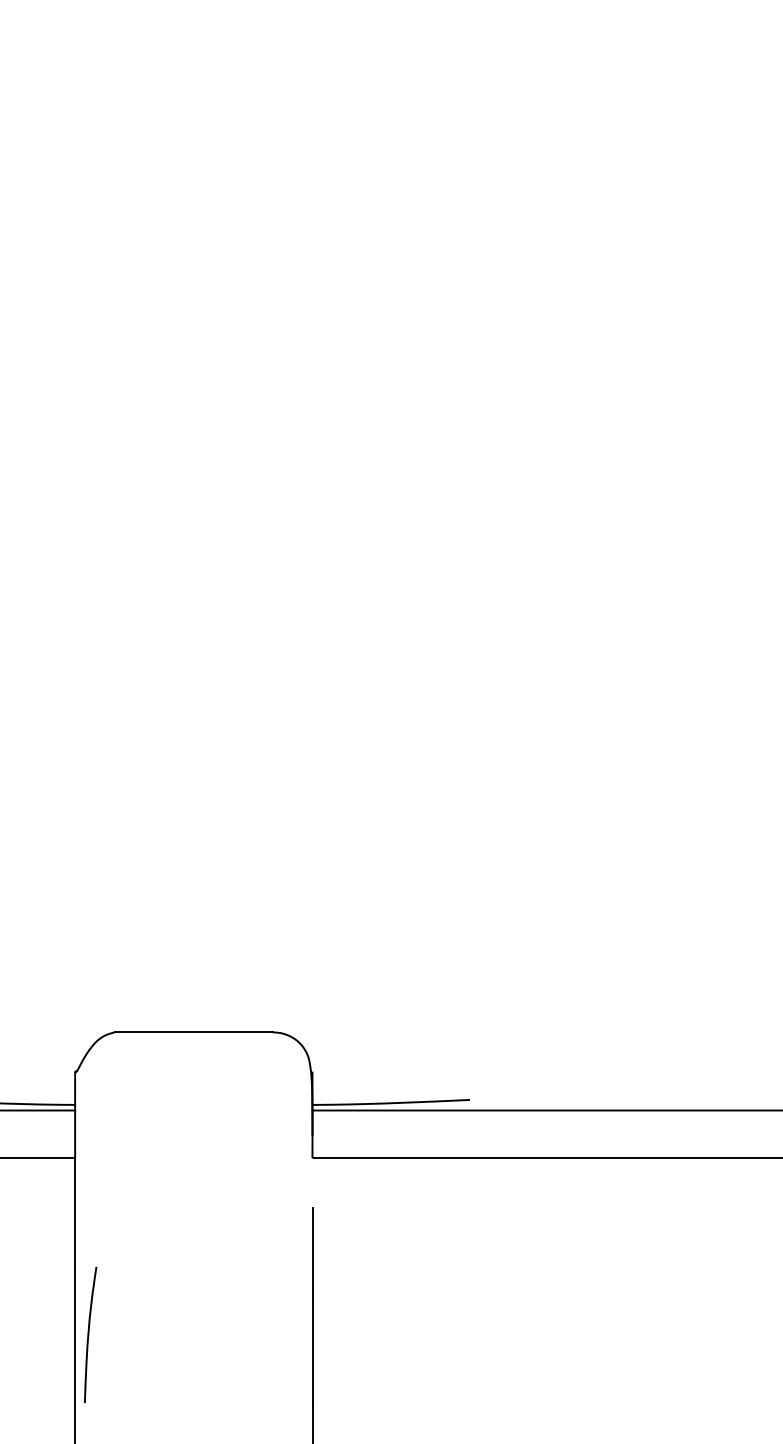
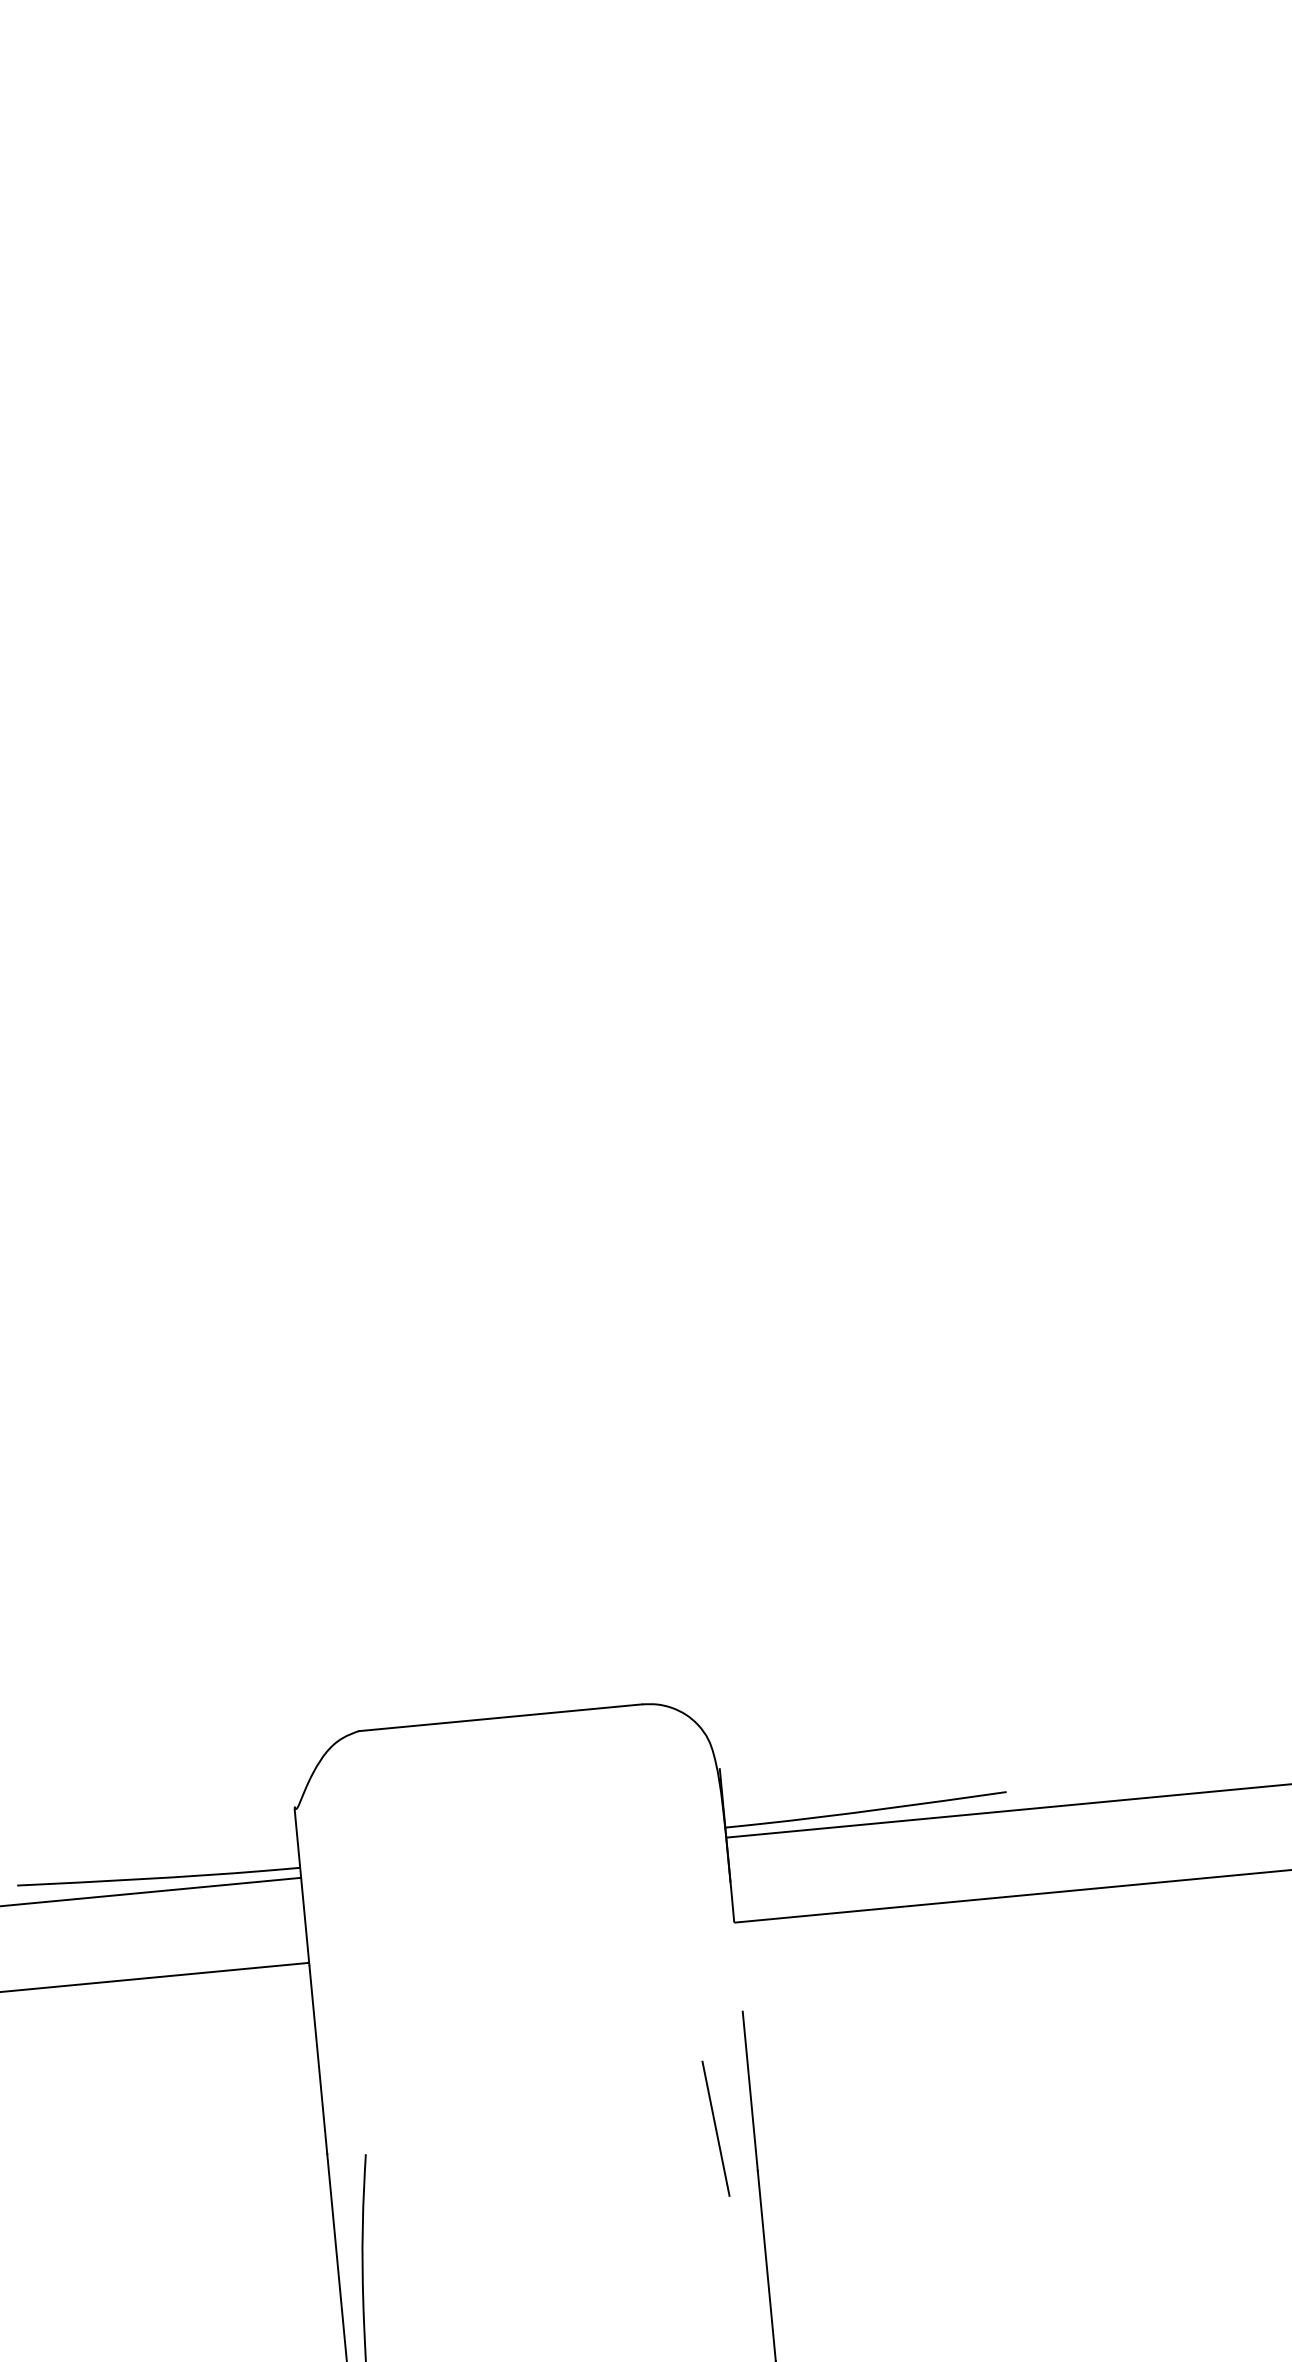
line: (291, 1270) -> (715, 2127), added

